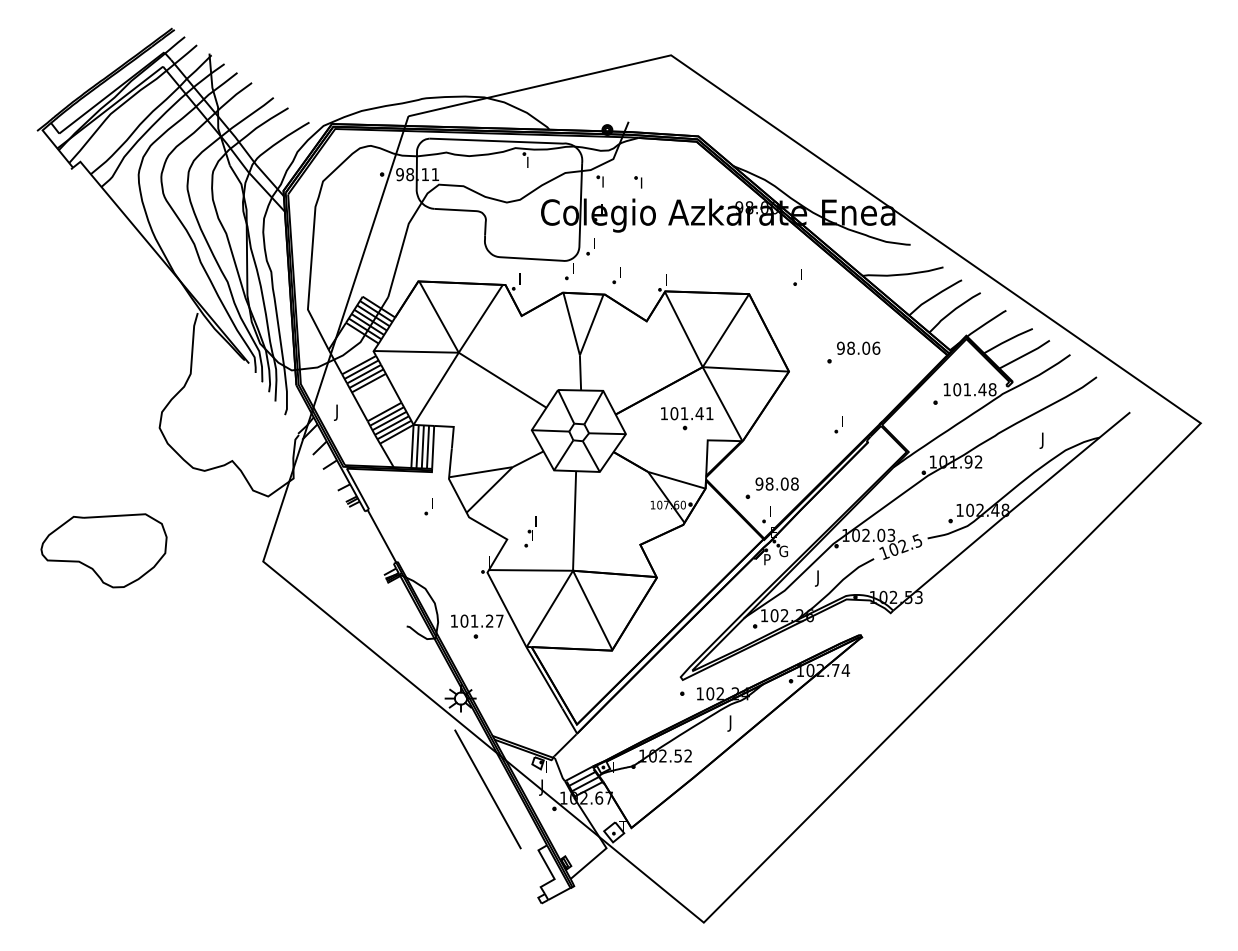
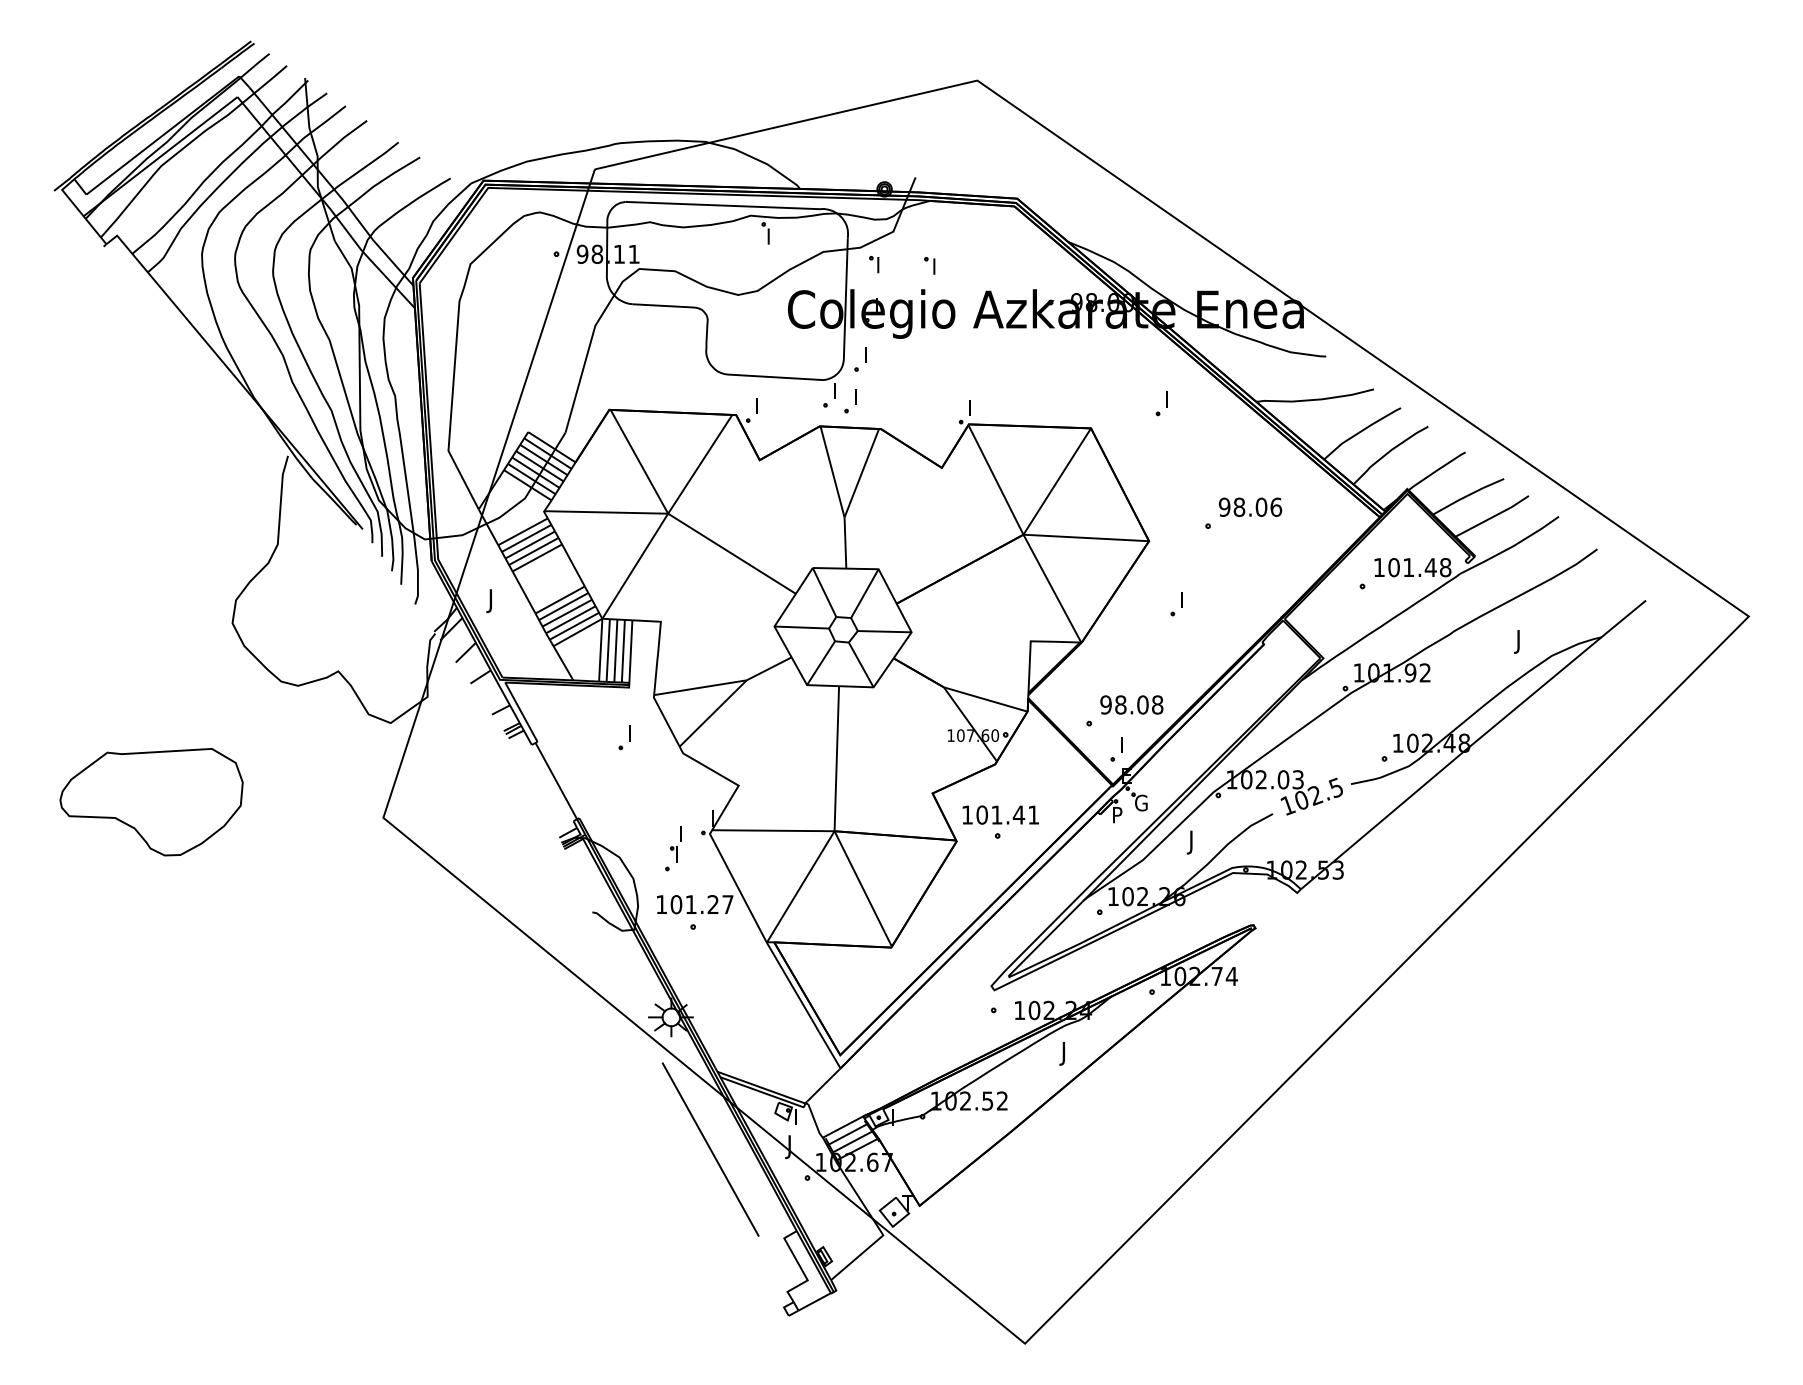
part: (616, 275) -> (849, 401), moved
part: (687, 418) -> (1001, 822), moved
part: (838, 424) -> (1176, 603), moved
part: (530, 531) -> (673, 848), moved

